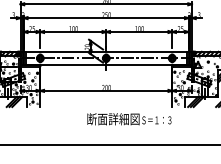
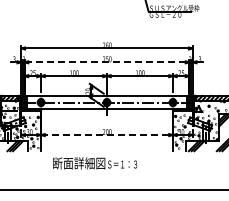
line: (106, 18) -> (107, 62), solid -> dashed
line: (106, 91) -> (107, 135), solid -> dashed
text: (129, 119) -> (95, 163), moved

